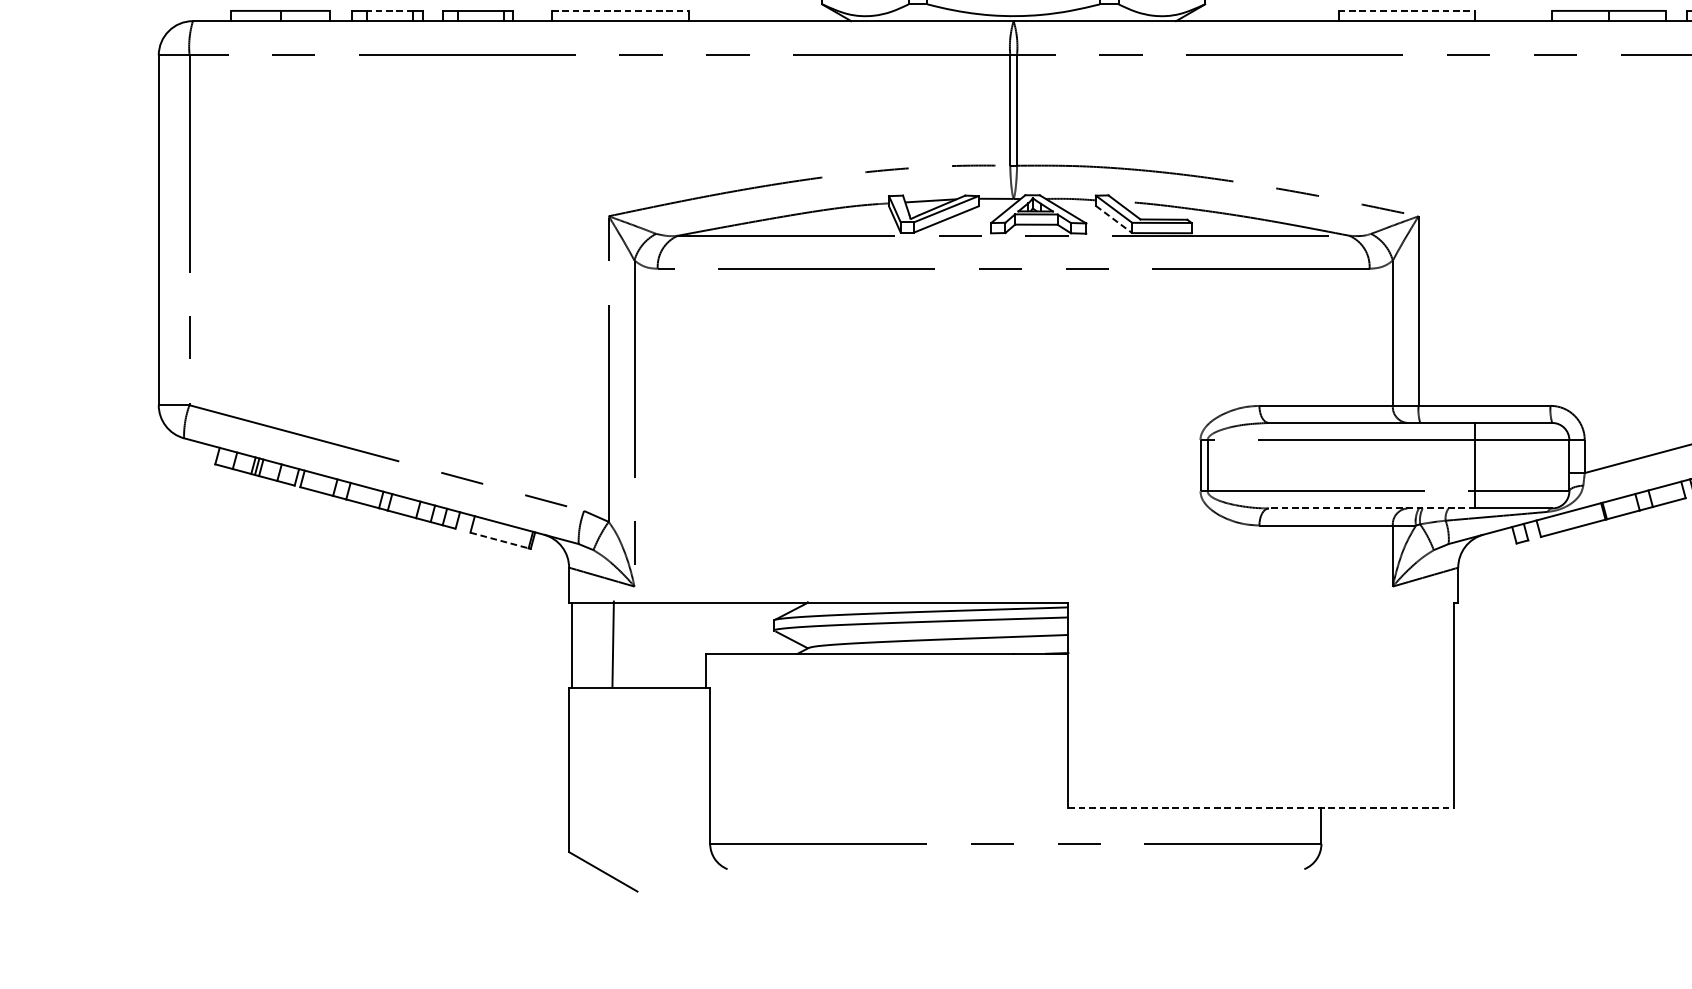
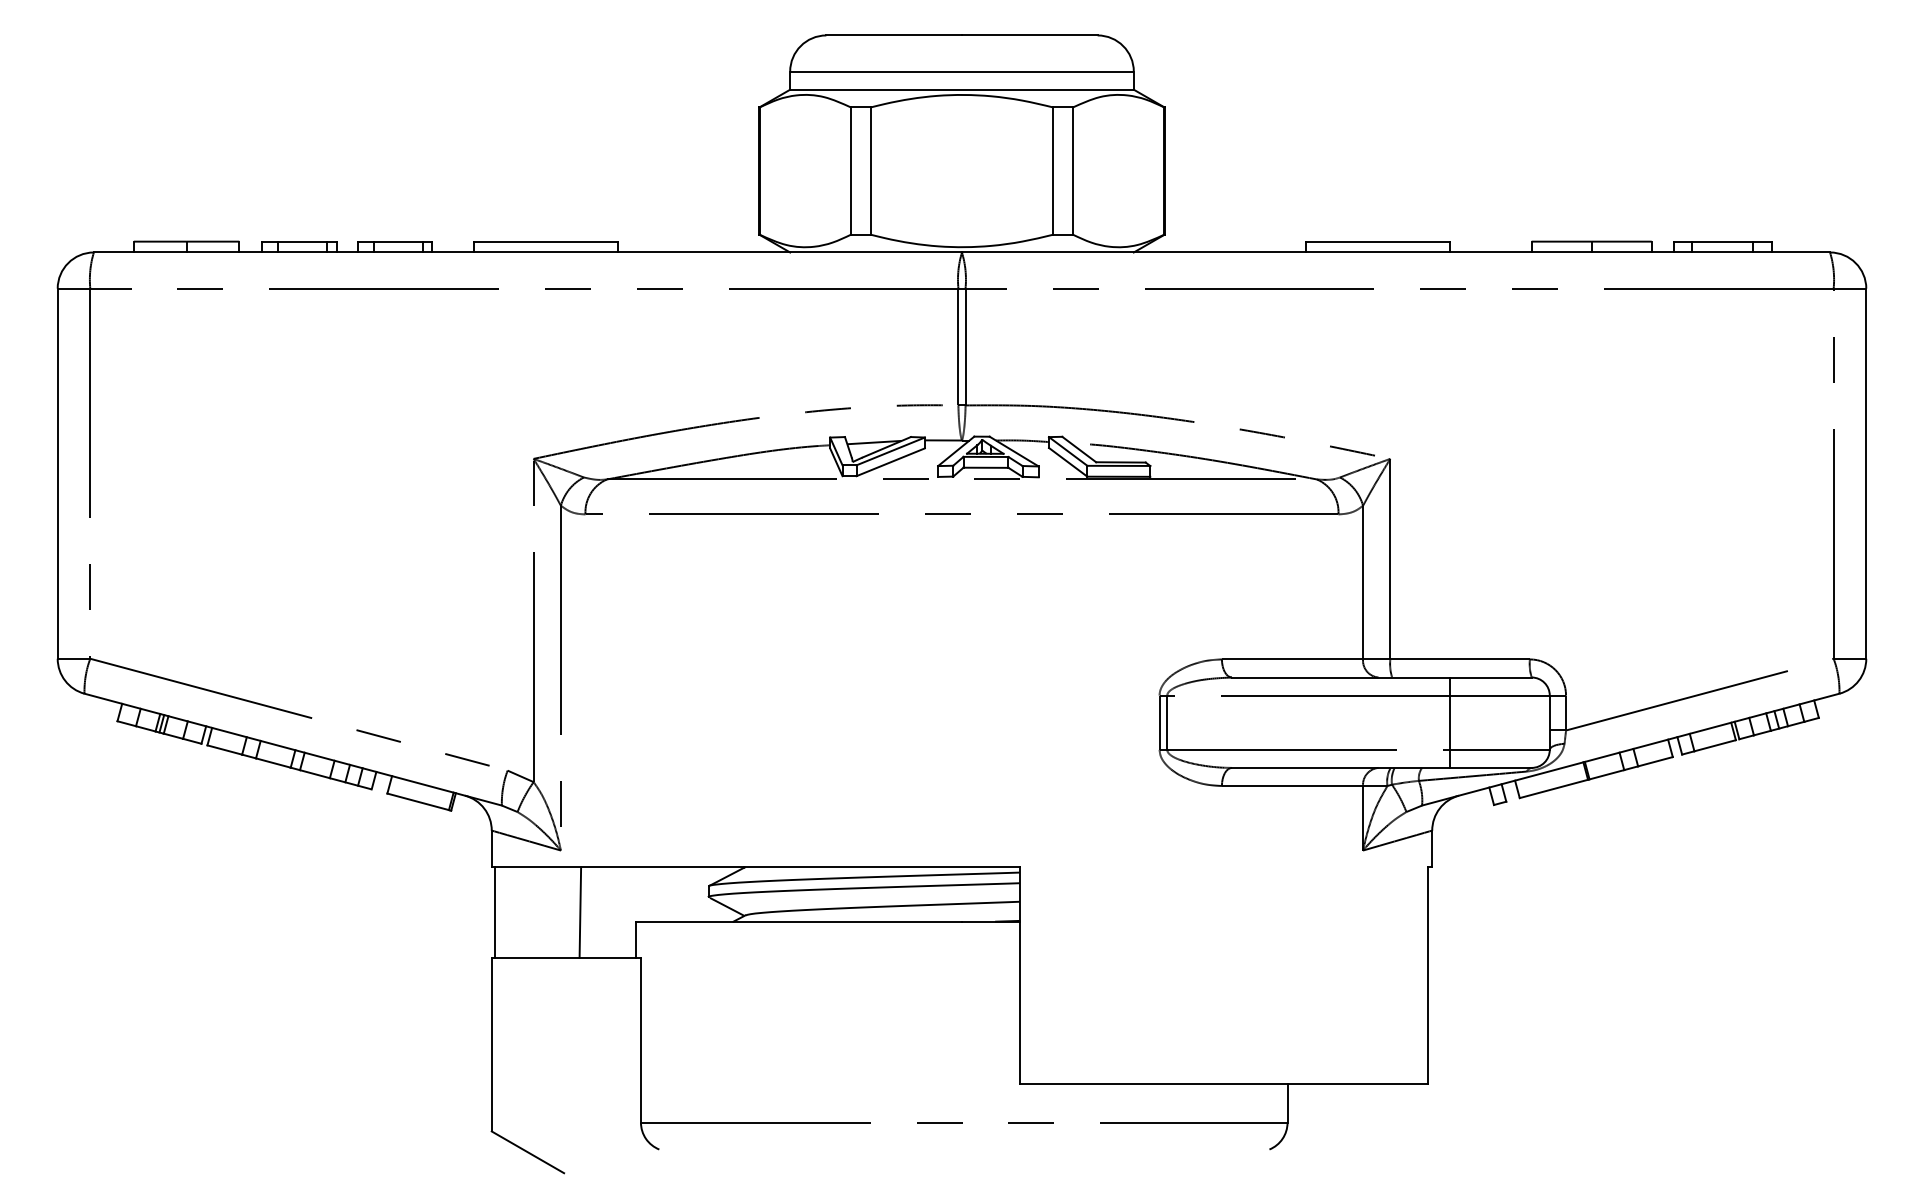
line: (390, 10) -> (302, 241), dashed -> solid
line: (620, 10) -> (546, 241), dashed -> solid
line: (1407, 10) -> (1378, 241), dashed -> solid
line: (1114, 219) -> (1068, 462), dashed -> solid
line: (1371, 508) -> (1340, 767), dashed -> solid
line: (499, 540) -> (418, 801), dashed -> solid
line: (613, 644) -> (580, 912), moved
line: (1261, 807) -> (1224, 1084), dashed -> solid

